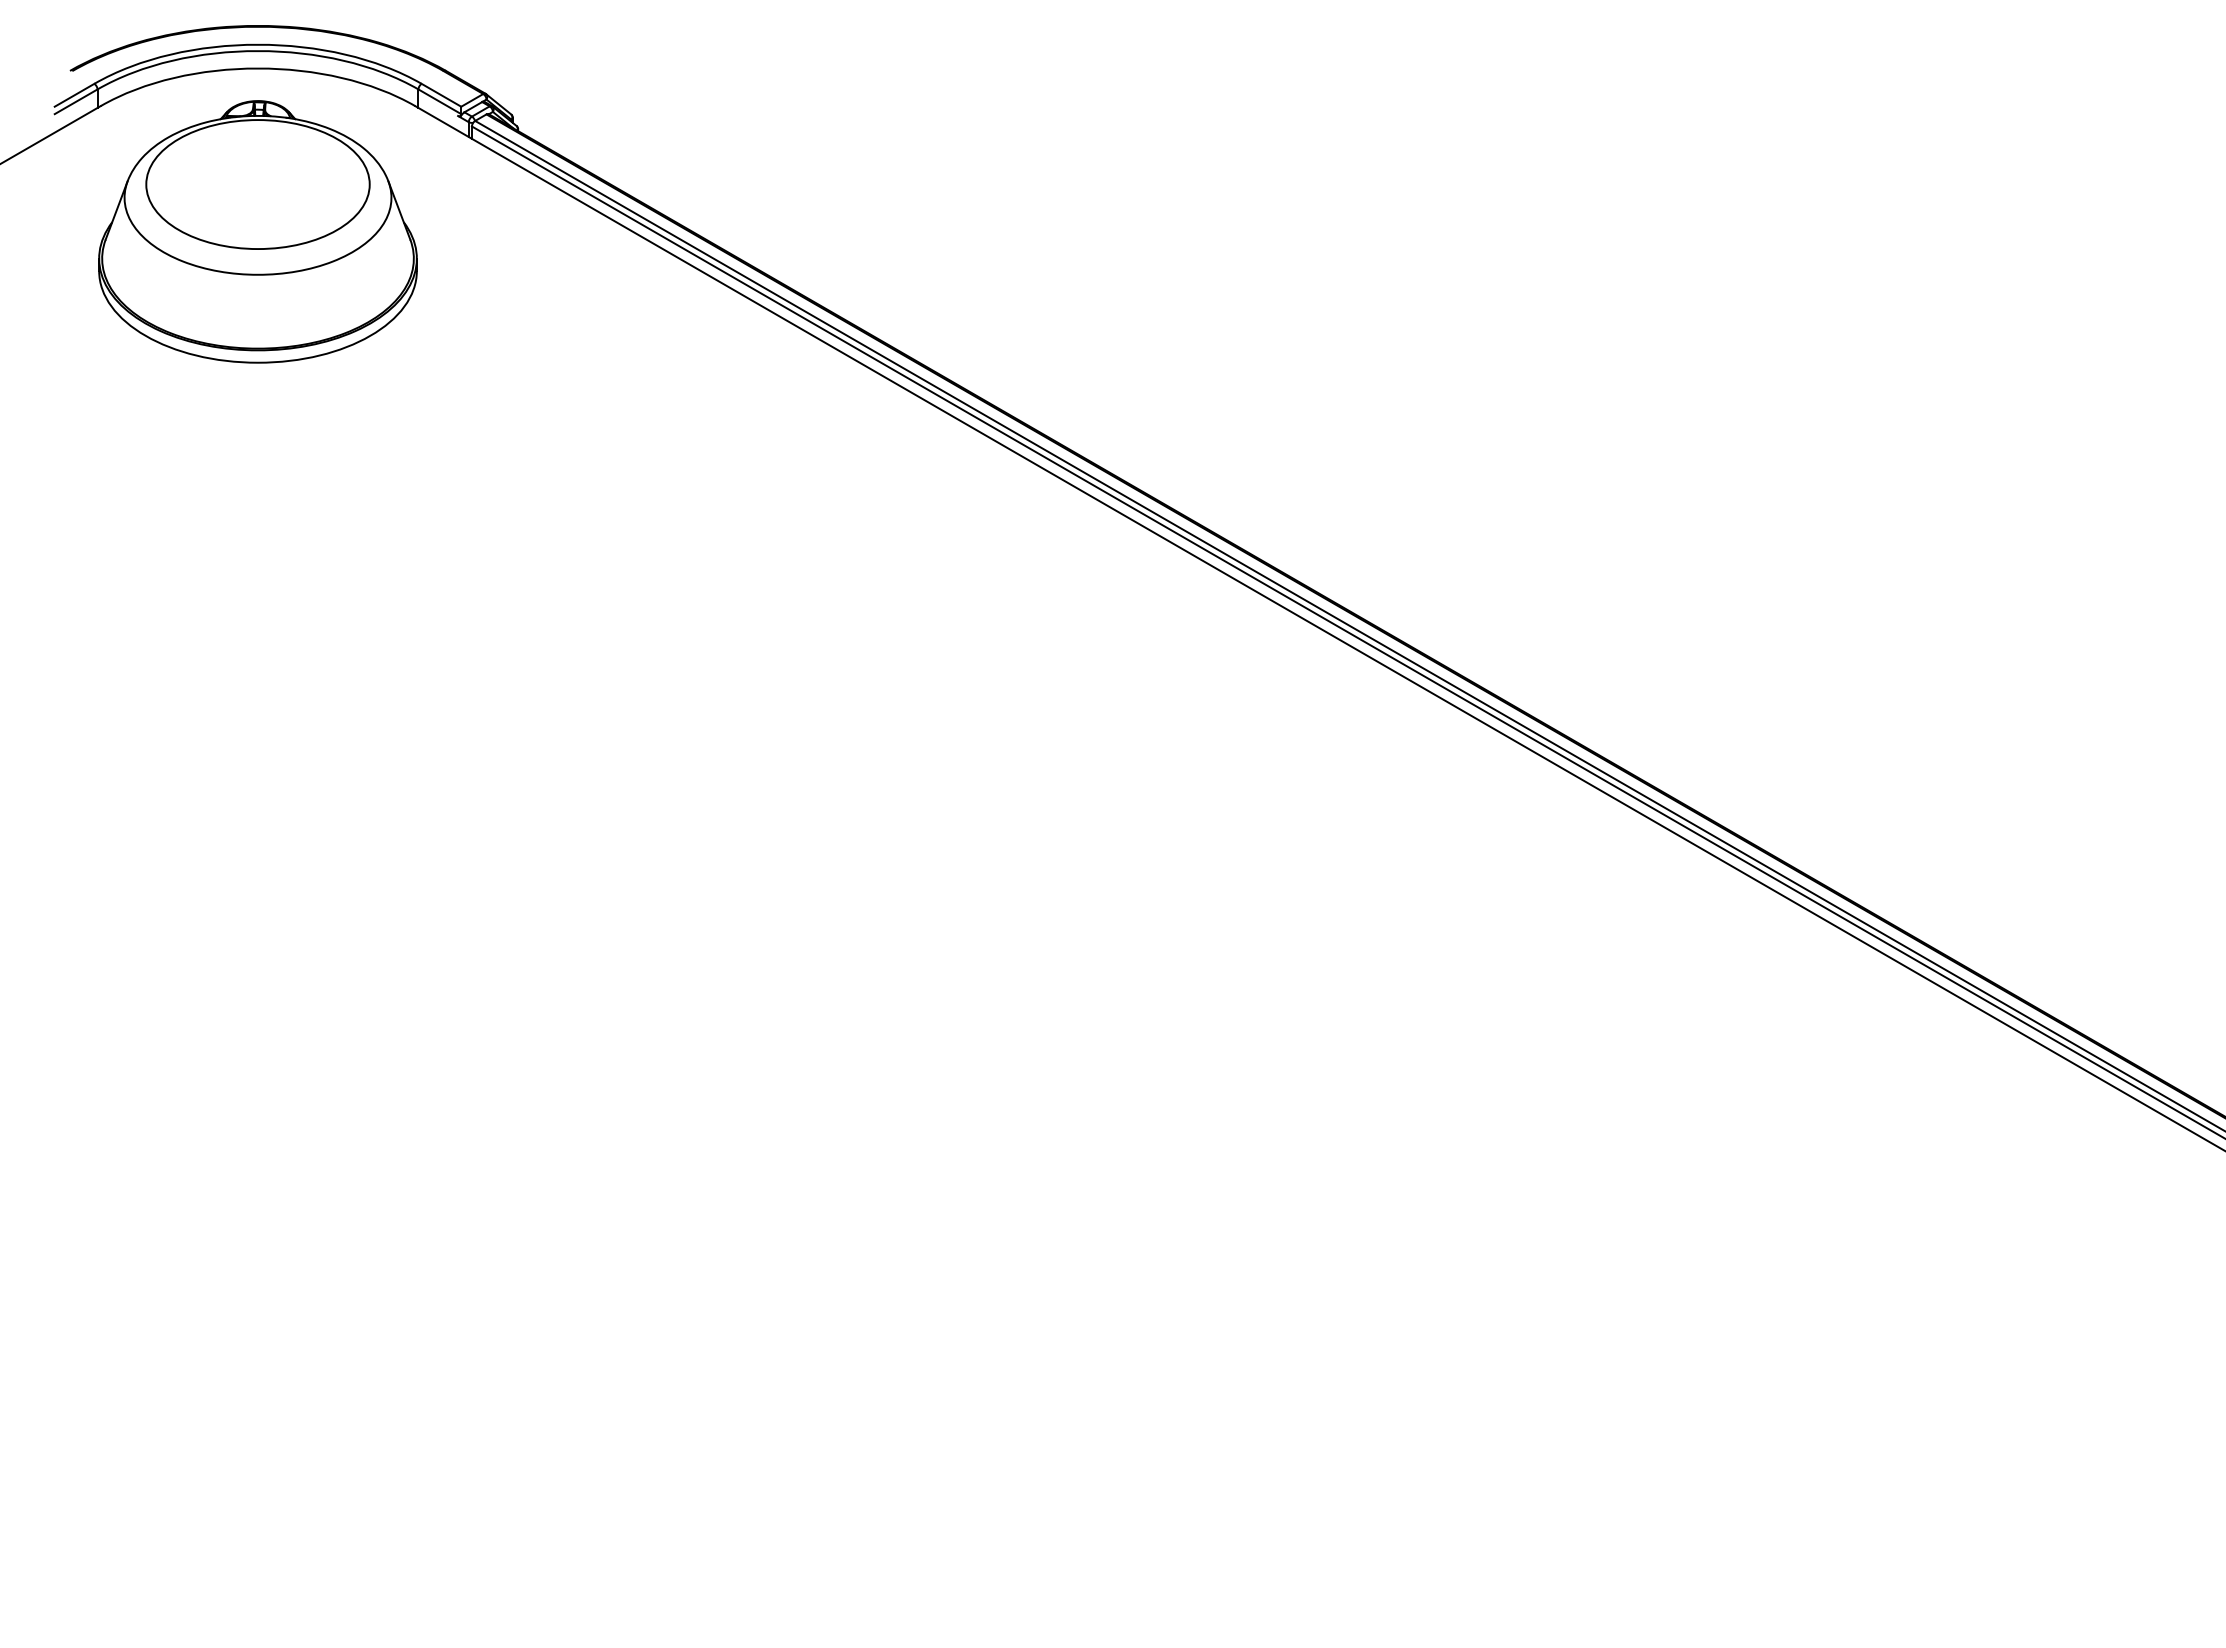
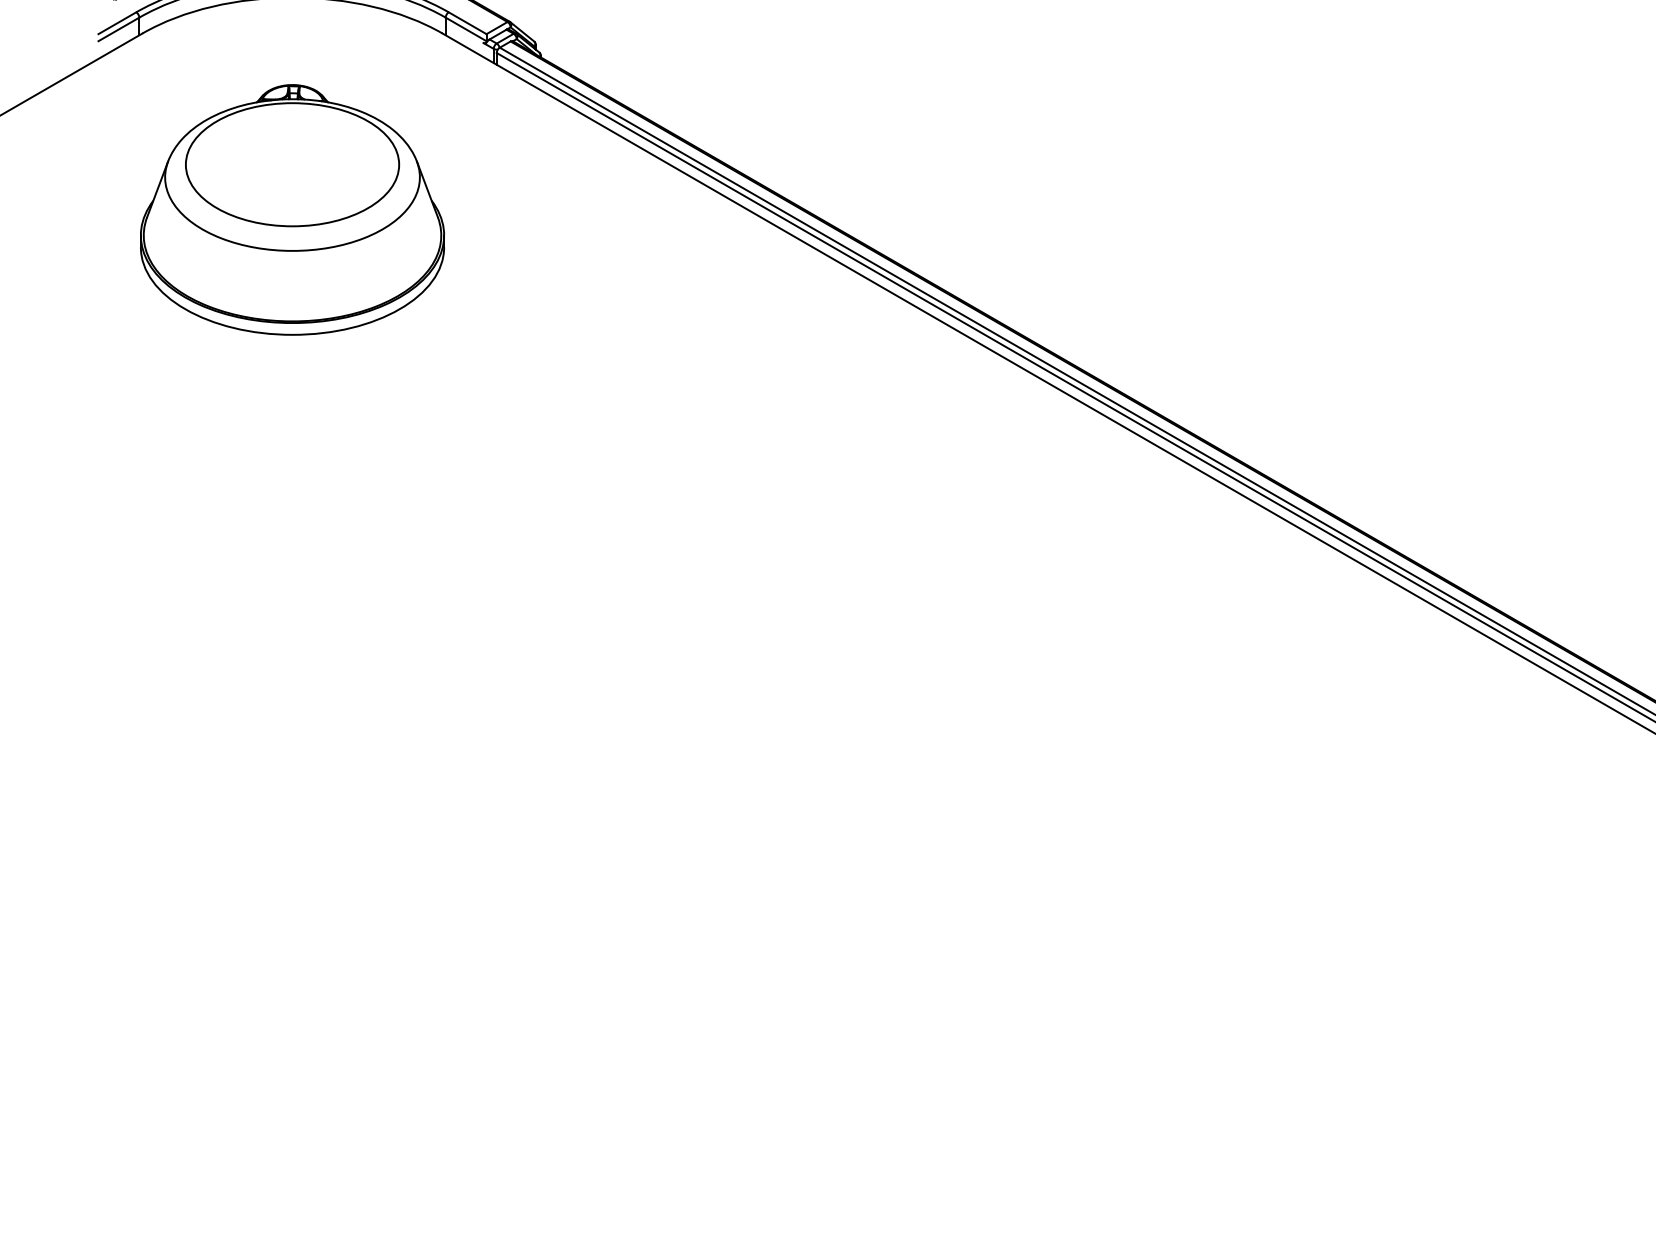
part: (257, 231) -> (292, 209), moved

